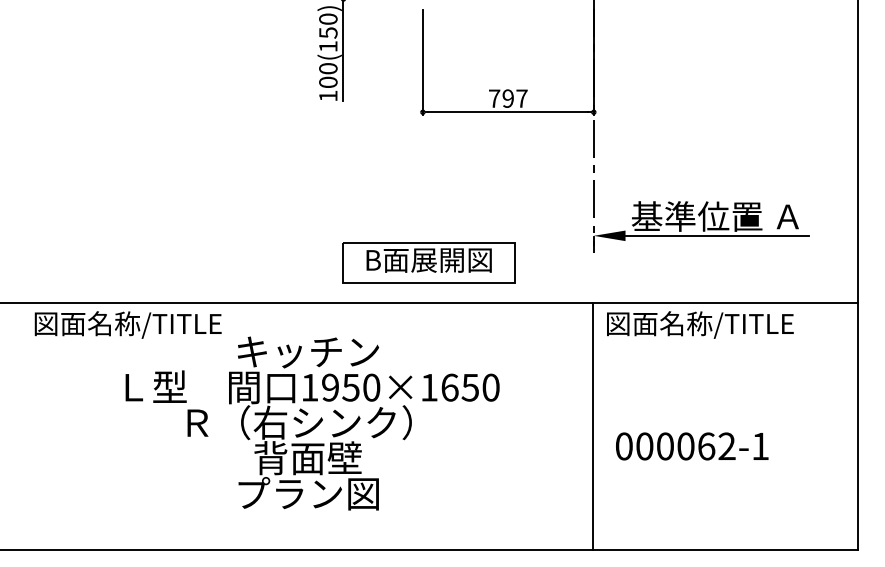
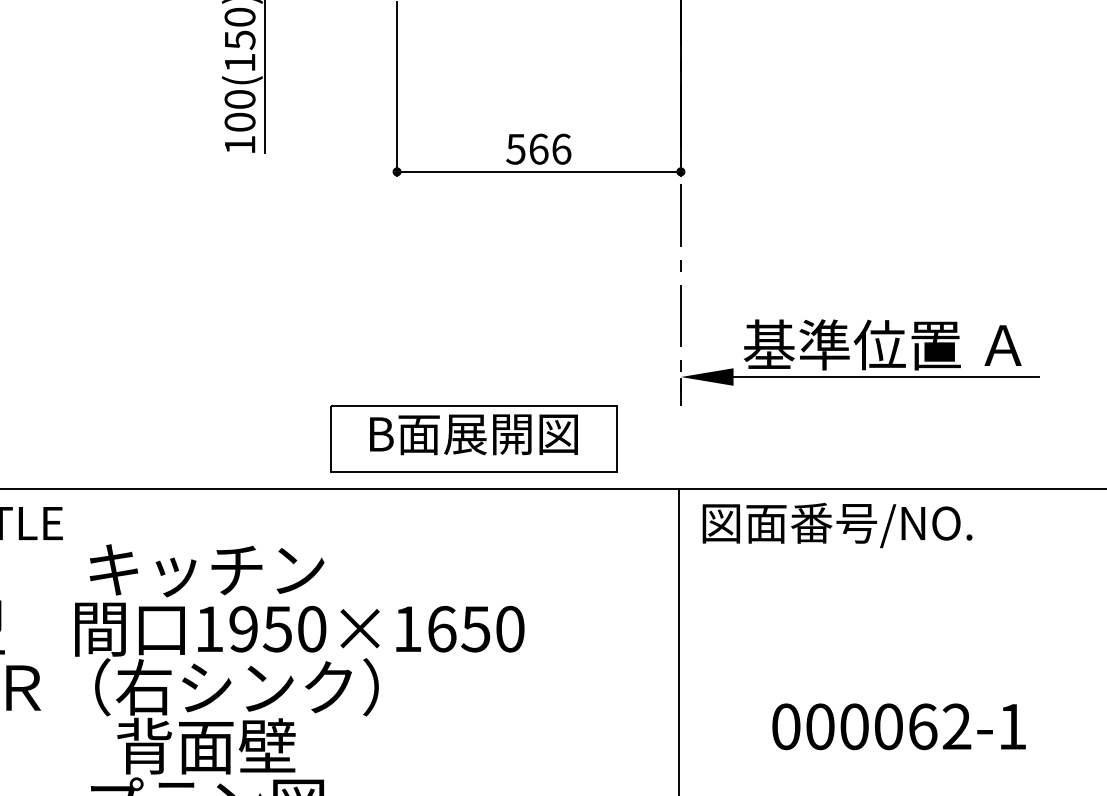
text: (507, 98) -> (537, 148), 797 -> 566
part: (428, 262) -> (472, 437), moved
text: (726, 323) -> (901, 522), 図面名称/TITLE -> 図面番号/NO.
text: (692, 446) -> (899, 726), moved

